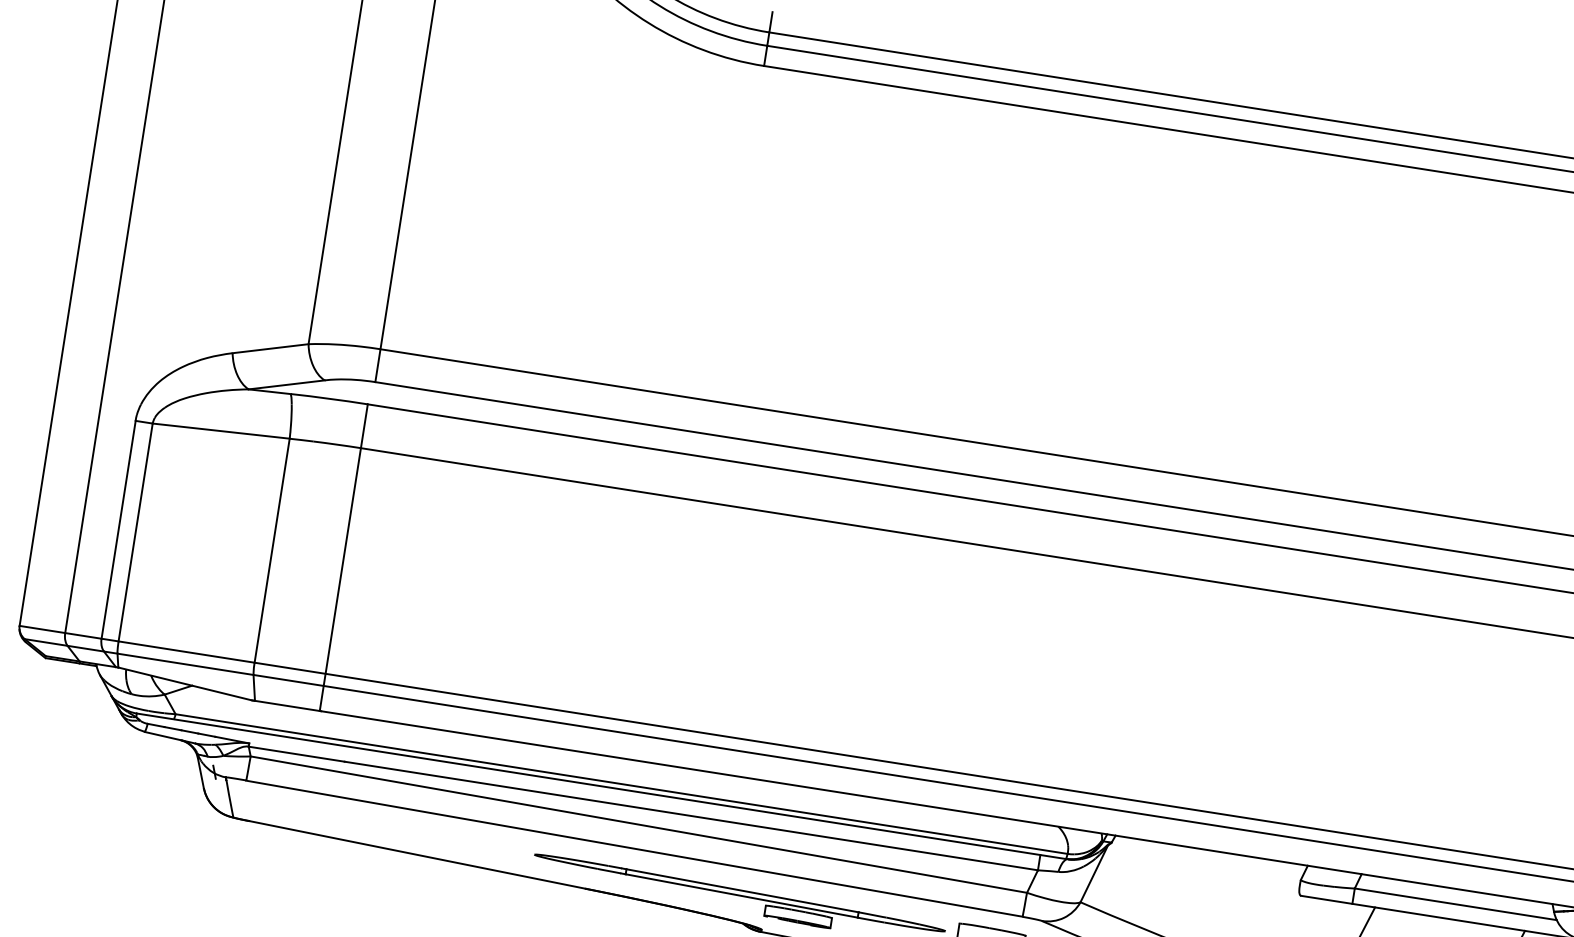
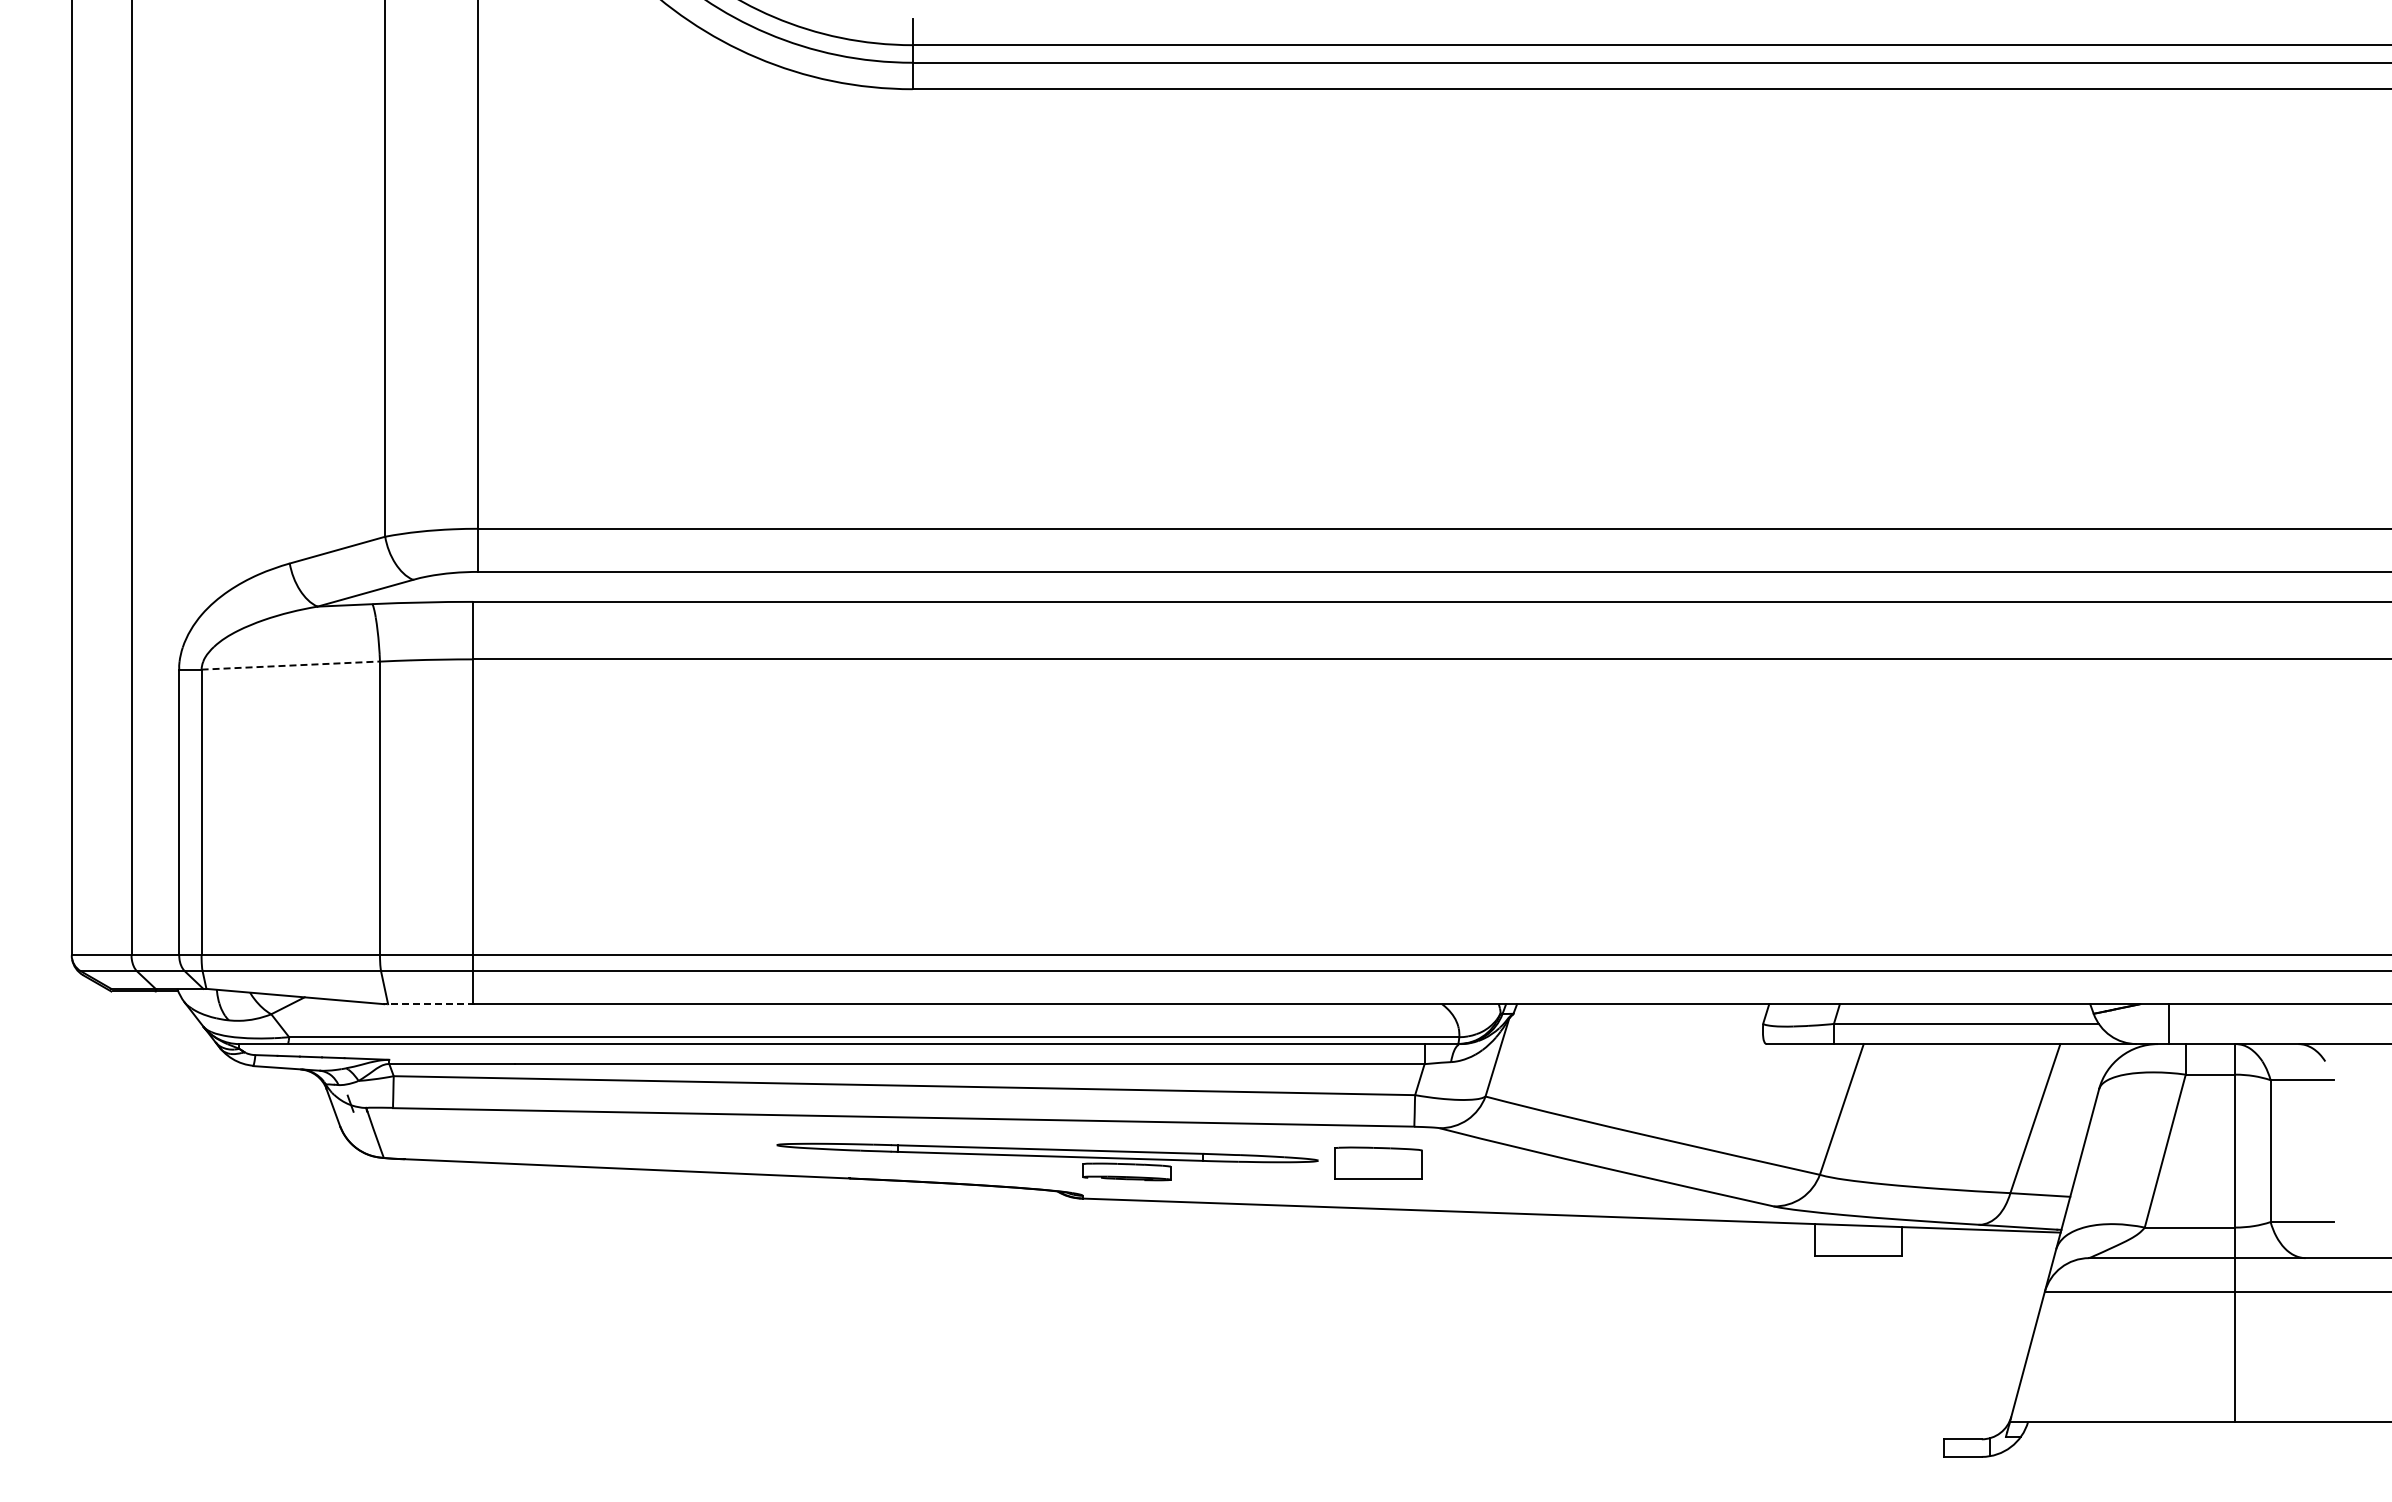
line: (221, 431) -> (291, 665), solid -> dashed
line: (287, 706) -> (430, 1004), solid -> dashed

